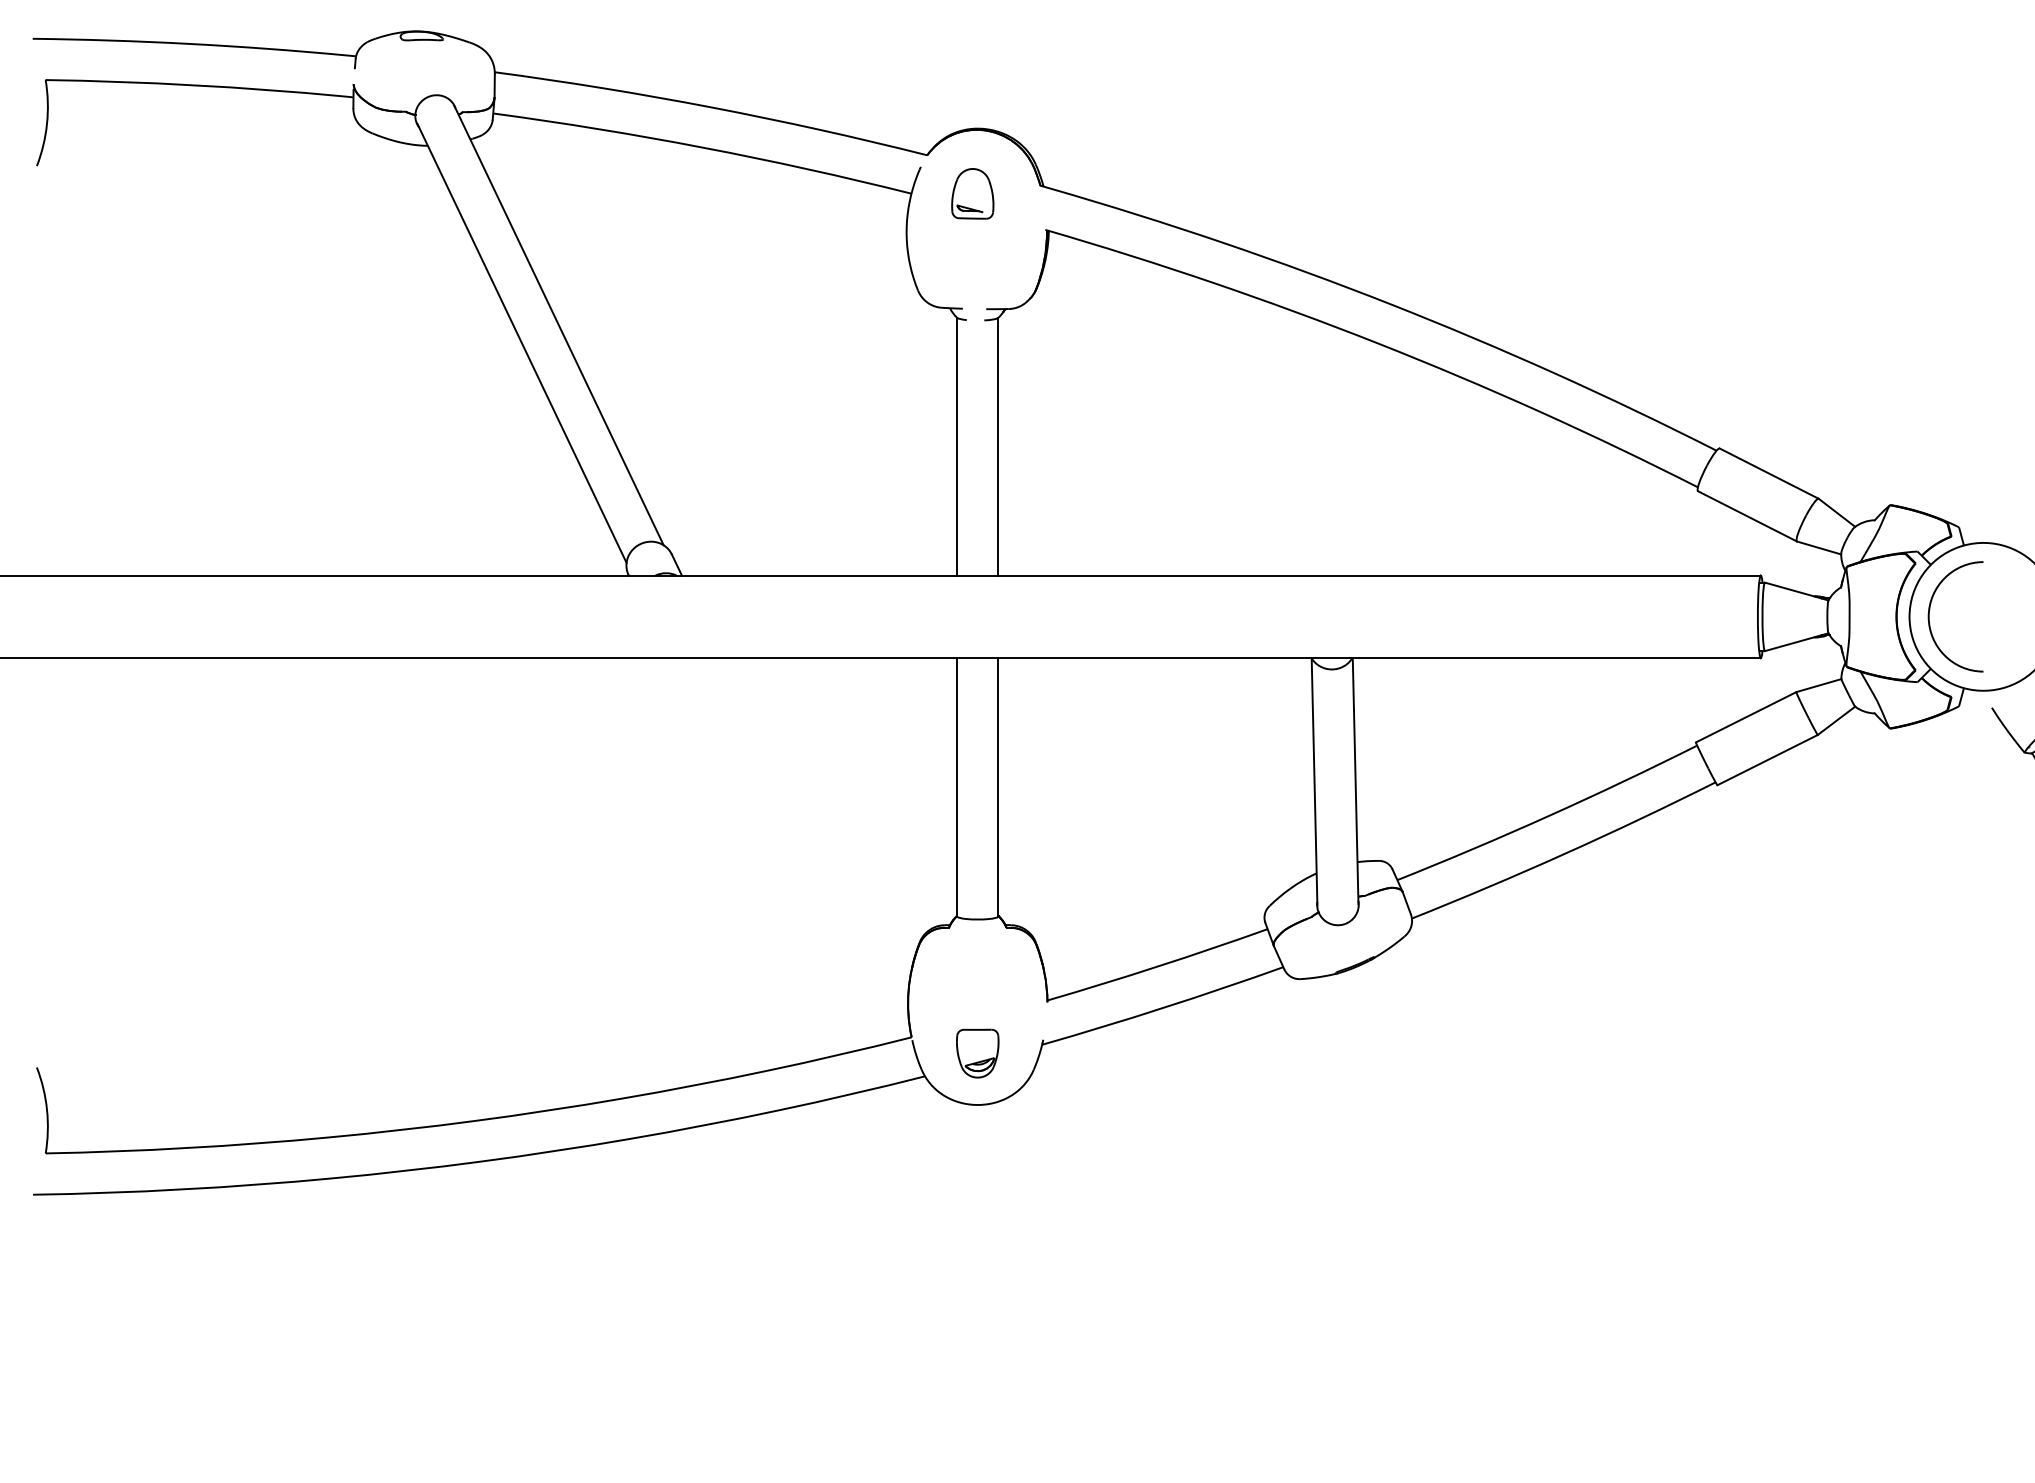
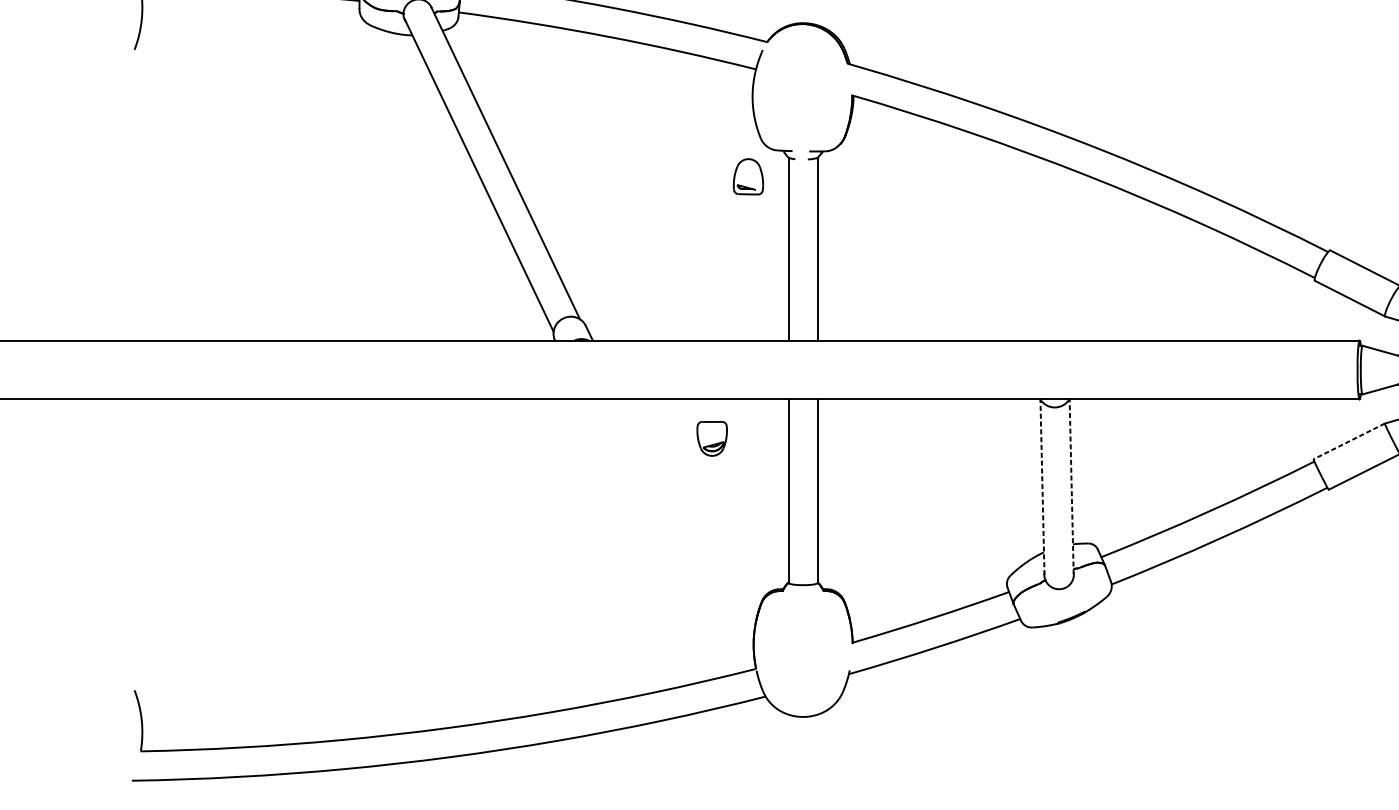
part: (972, 193) -> (748, 176), moved
line: (1745, 717) -> (1348, 441), solid -> dashed
line: (1355, 780) -> (1071, 486), solid -> dashed
line: (1314, 781) -> (1042, 487), solid -> dashed
part: (977, 1053) -> (712, 438), moved

